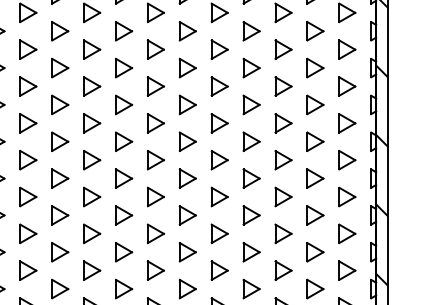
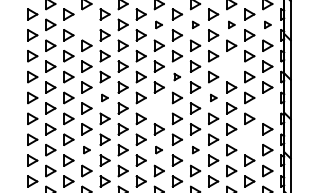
part: (27, 49) -> (86, 24), removed
part: (154, 49) -> (158, 24), size x0.6
part: (219, 49) -> (195, 24), size x0.6
part: (283, 49) -> (231, 24), size x0.6
part: (346, 49) -> (267, 24), size x0.6
part: (283, 123) -> (231, 66), removed
part: (186, 140) -> (176, 76), size x0.6
part: (59, 177) -> (104, 97), size x0.6
part: (251, 177) -> (213, 97), size x0.6
part: (154, 197) -> (158, 108), removed
part: (346, 197) -> (267, 108), removed
part: (314, 251) -> (249, 139), removed
part: (27, 269) -> (86, 149), size x0.6
part: (154, 269) -> (158, 149), size x0.6
part: (219, 269) -> (195, 149), size x0.6

